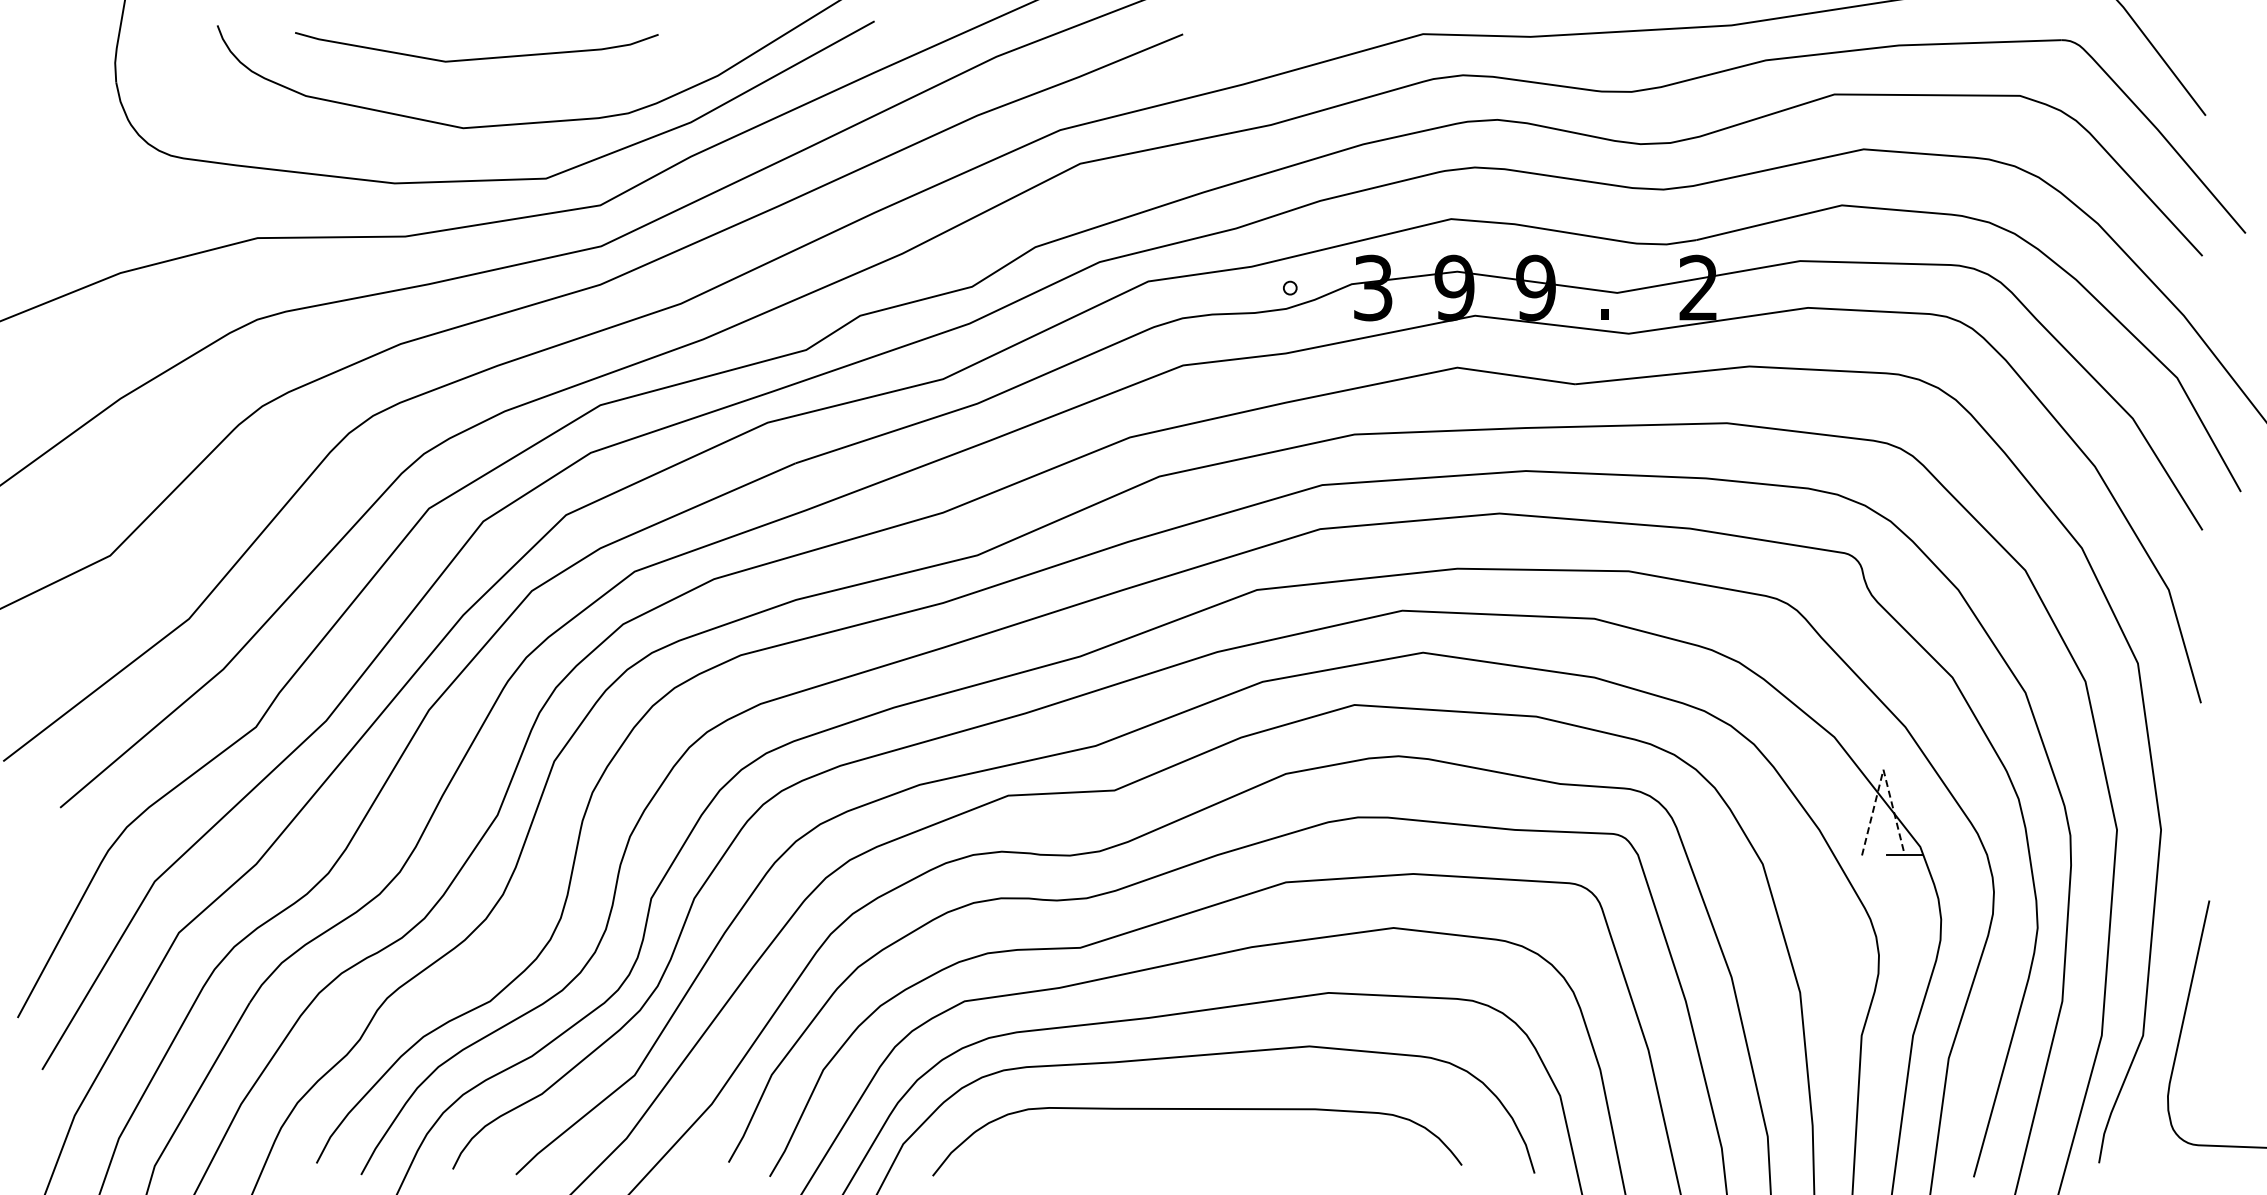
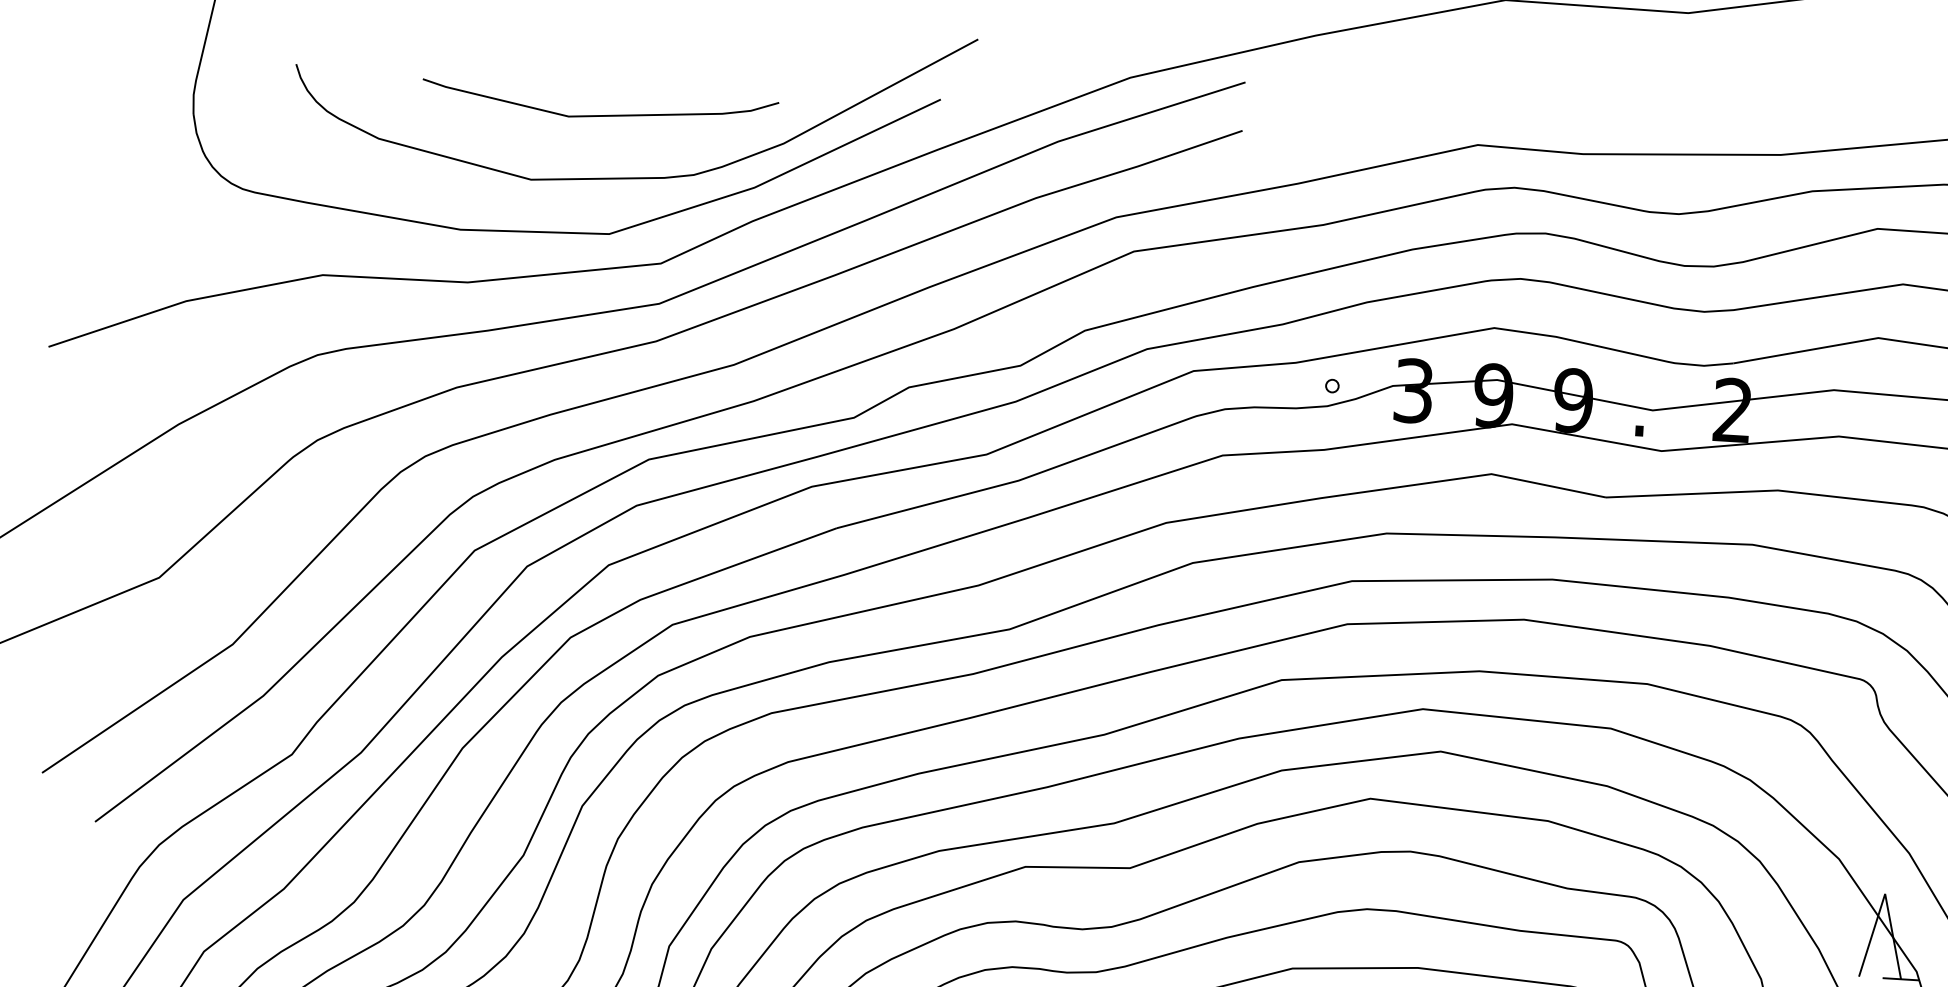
curve: (476, 58) -> (599, 115), moved
line: (1883, 769) -> (1885, 893), dashed -> solid

